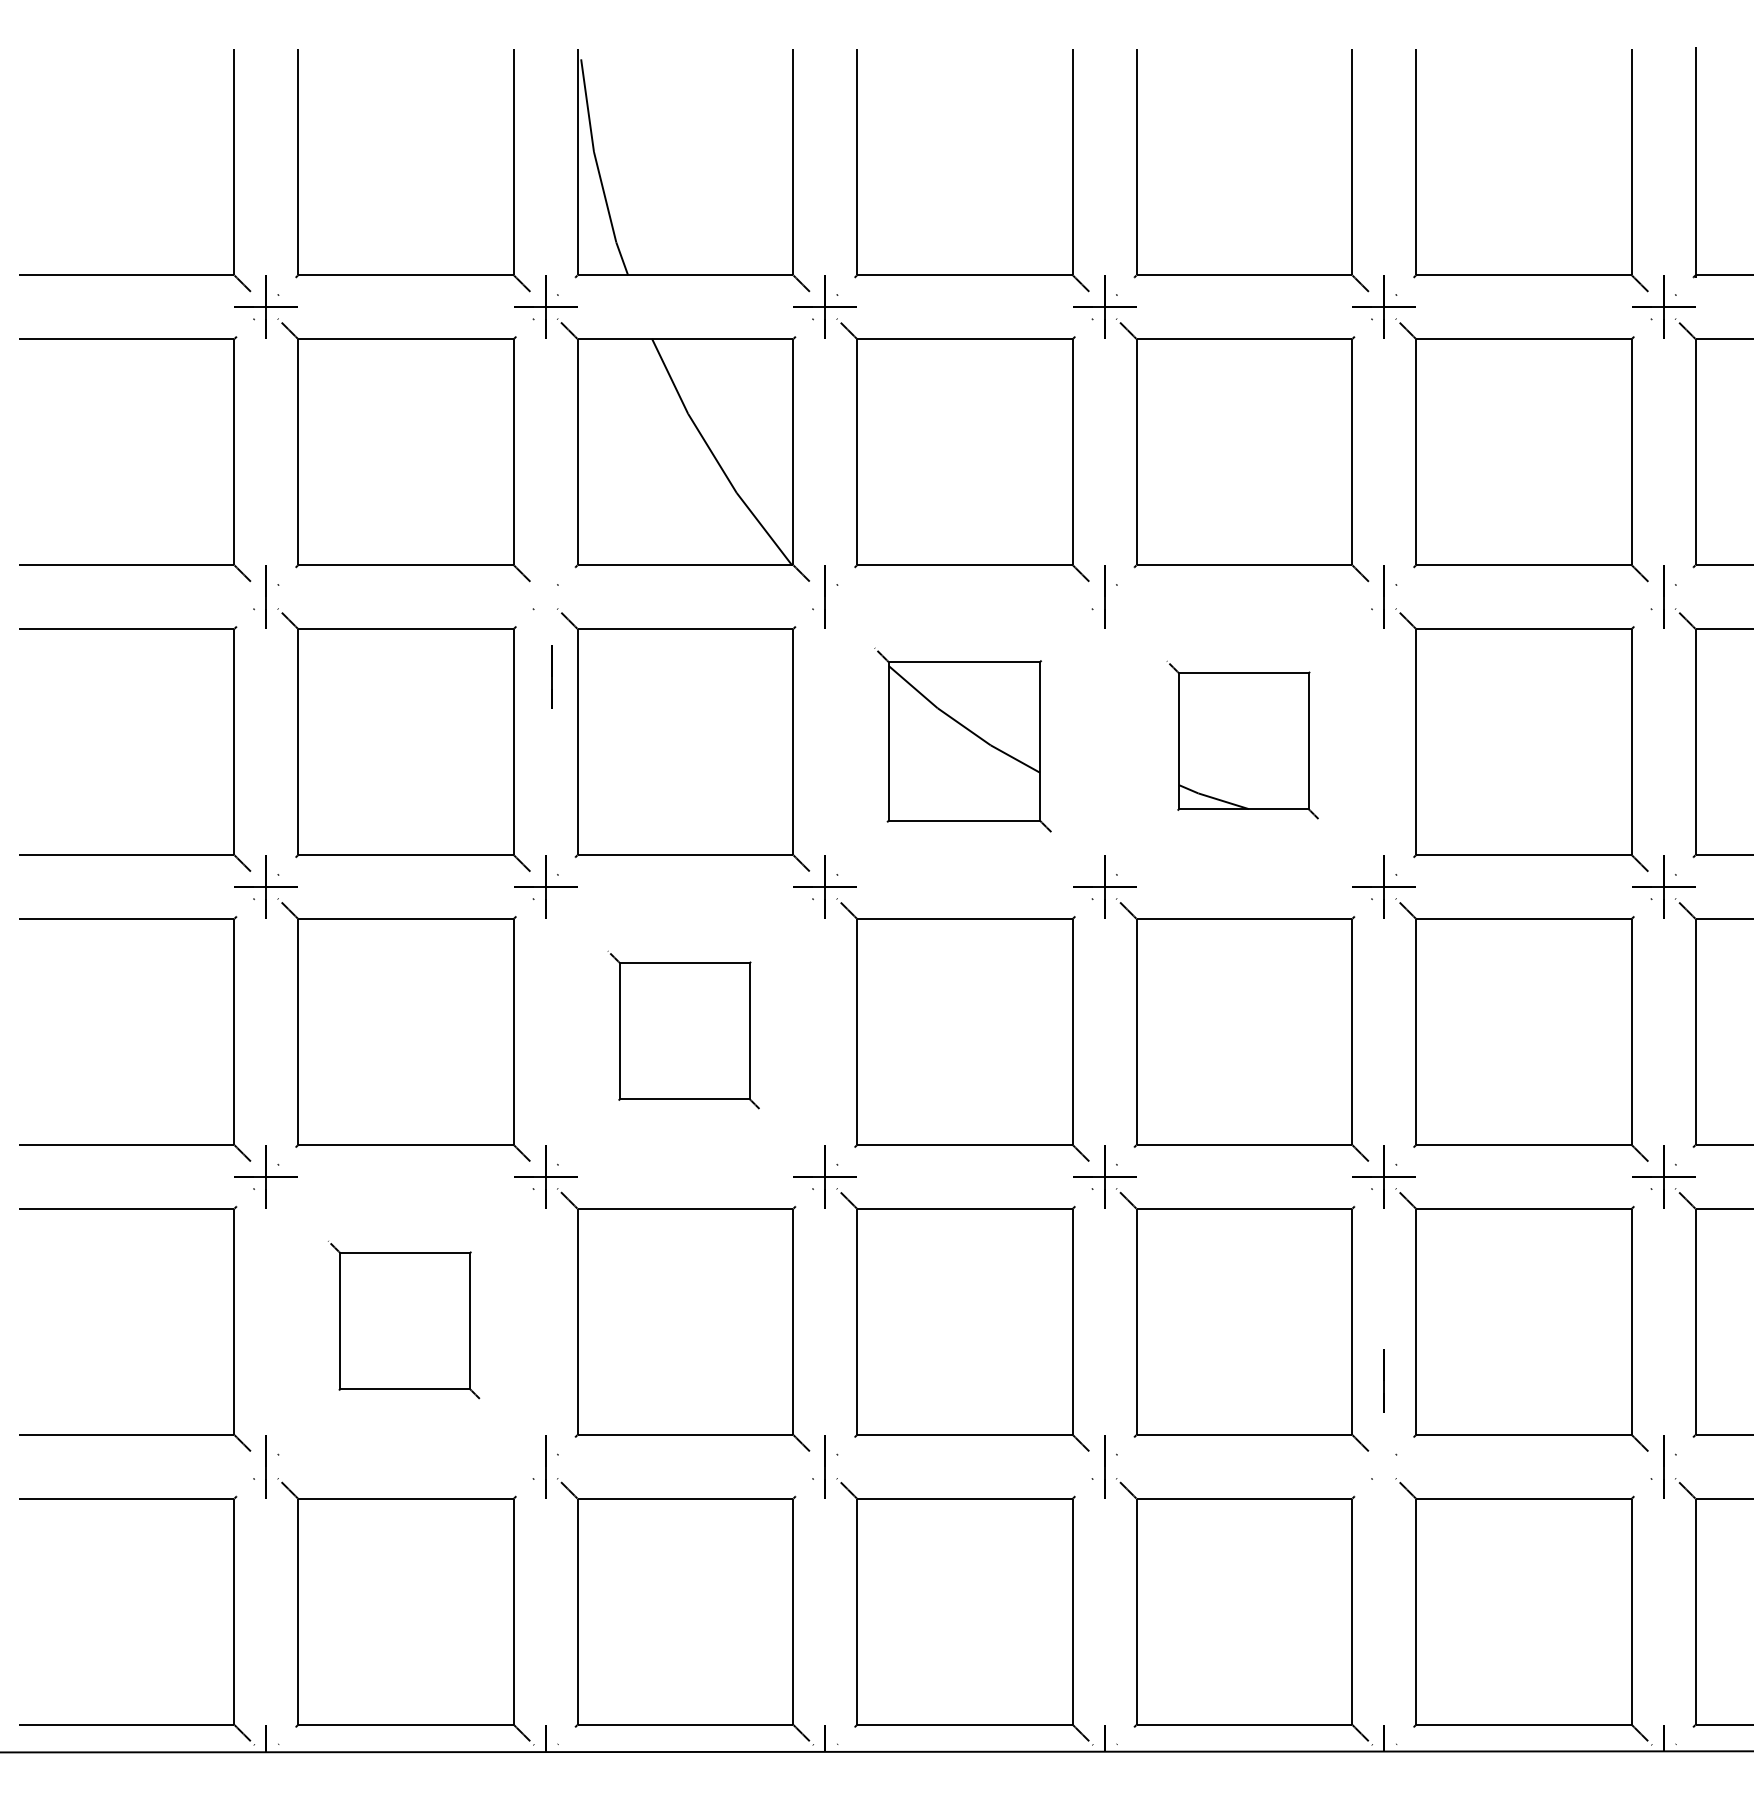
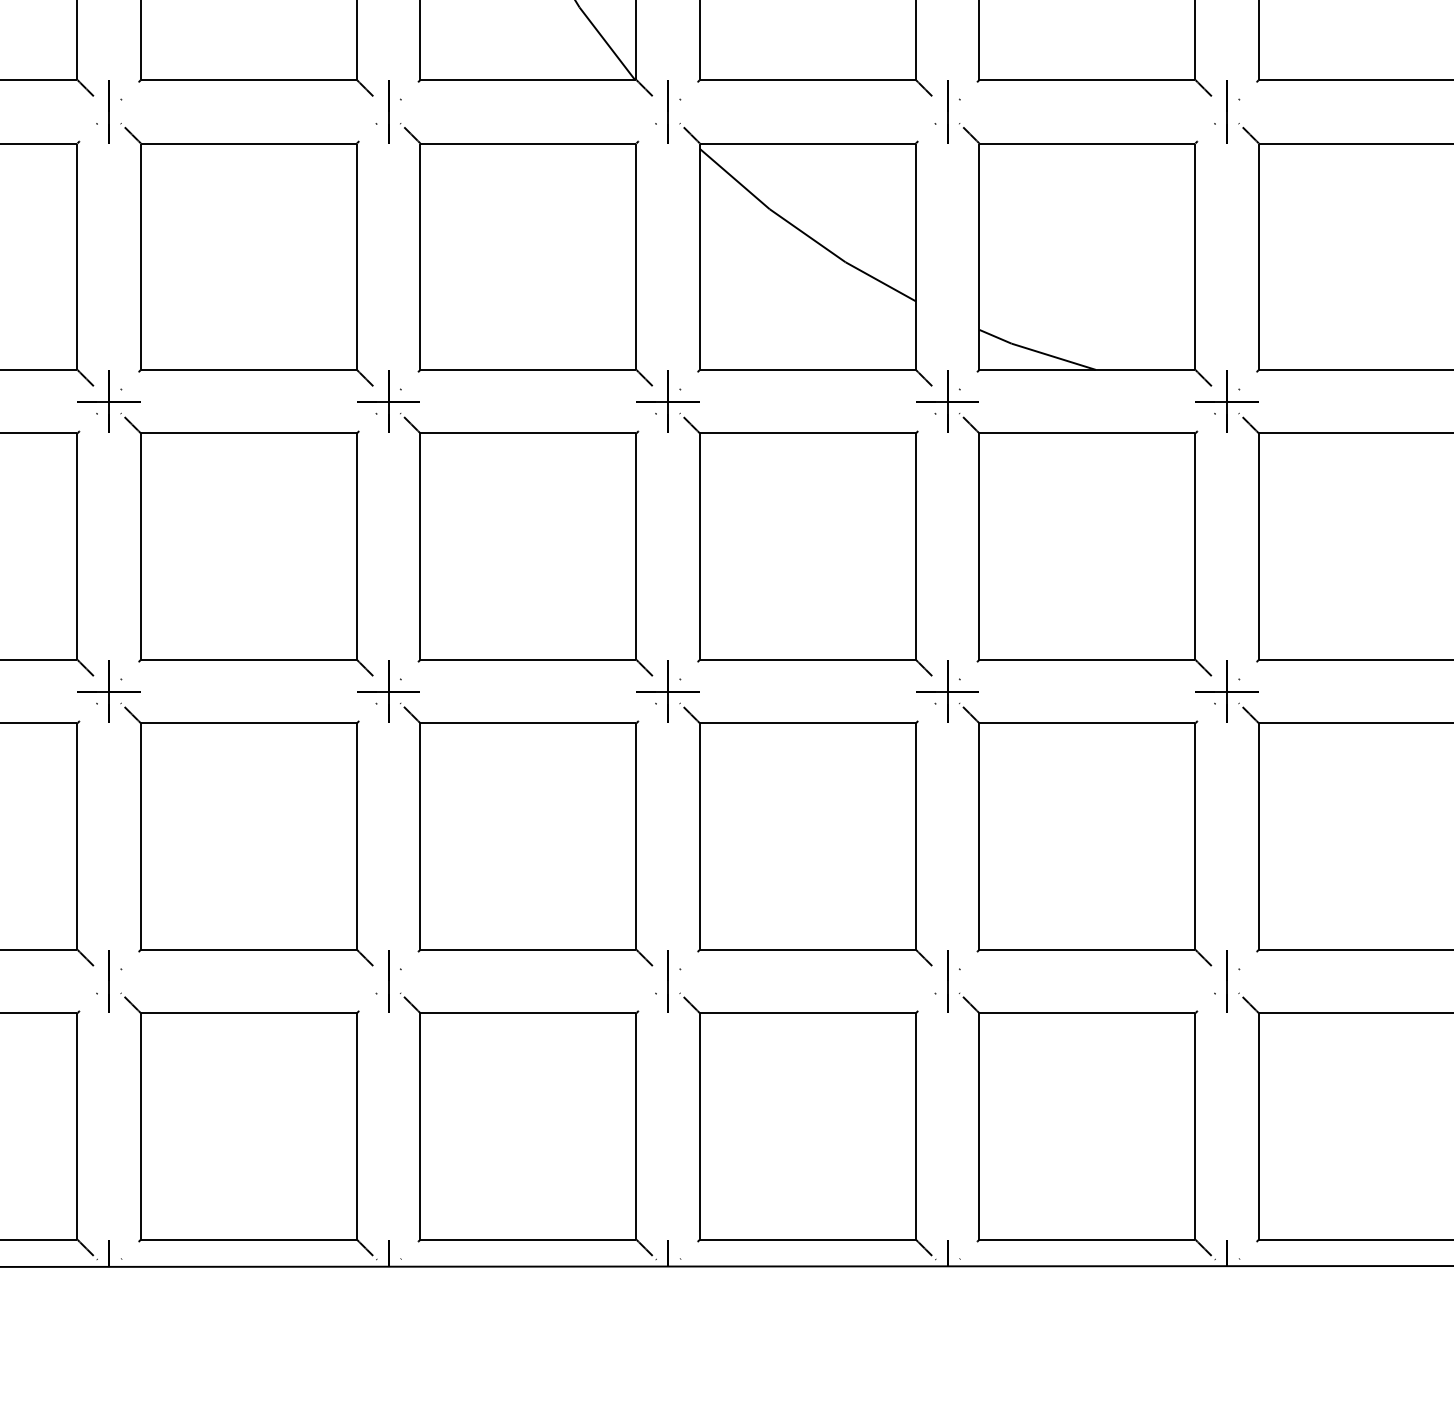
line: (551, 676) -> (388, 111), moved
part: (962, 739) -> (805, 254), size x1.43
part: (1242, 739) -> (1085, 254), size x1.67
part: (683, 1029) -> (526, 544), size x1.67
part: (403, 1319) -> (246, 834), size x1.67
line: (1383, 1380) -> (1226, 981), moved

